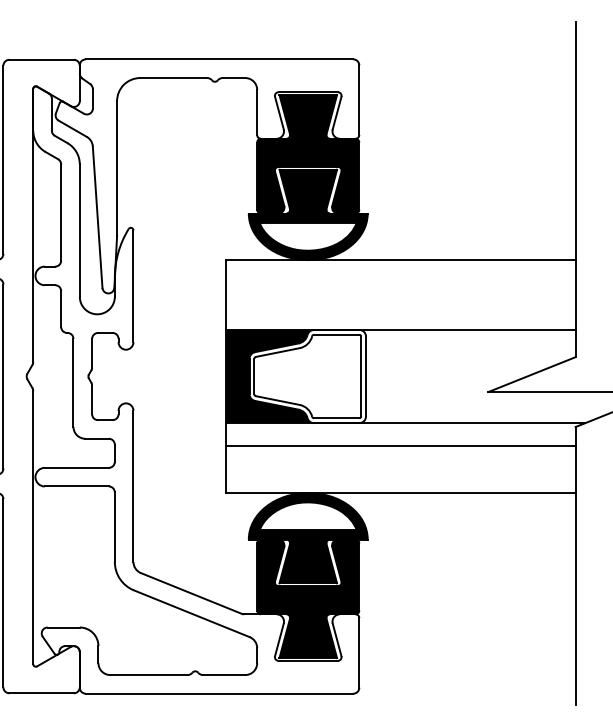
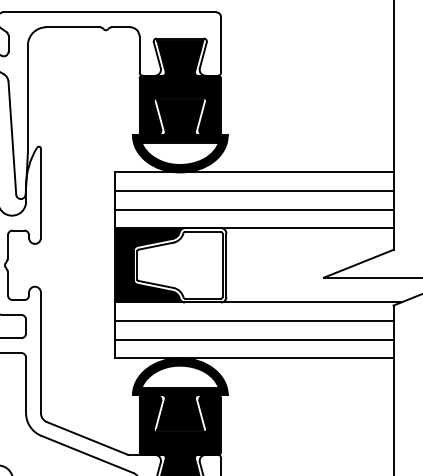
line: (400, 283) -> (253, 191), added
line: (400, 306) -> (253, 209), added
line: (400, 469) -> (253, 339), added

